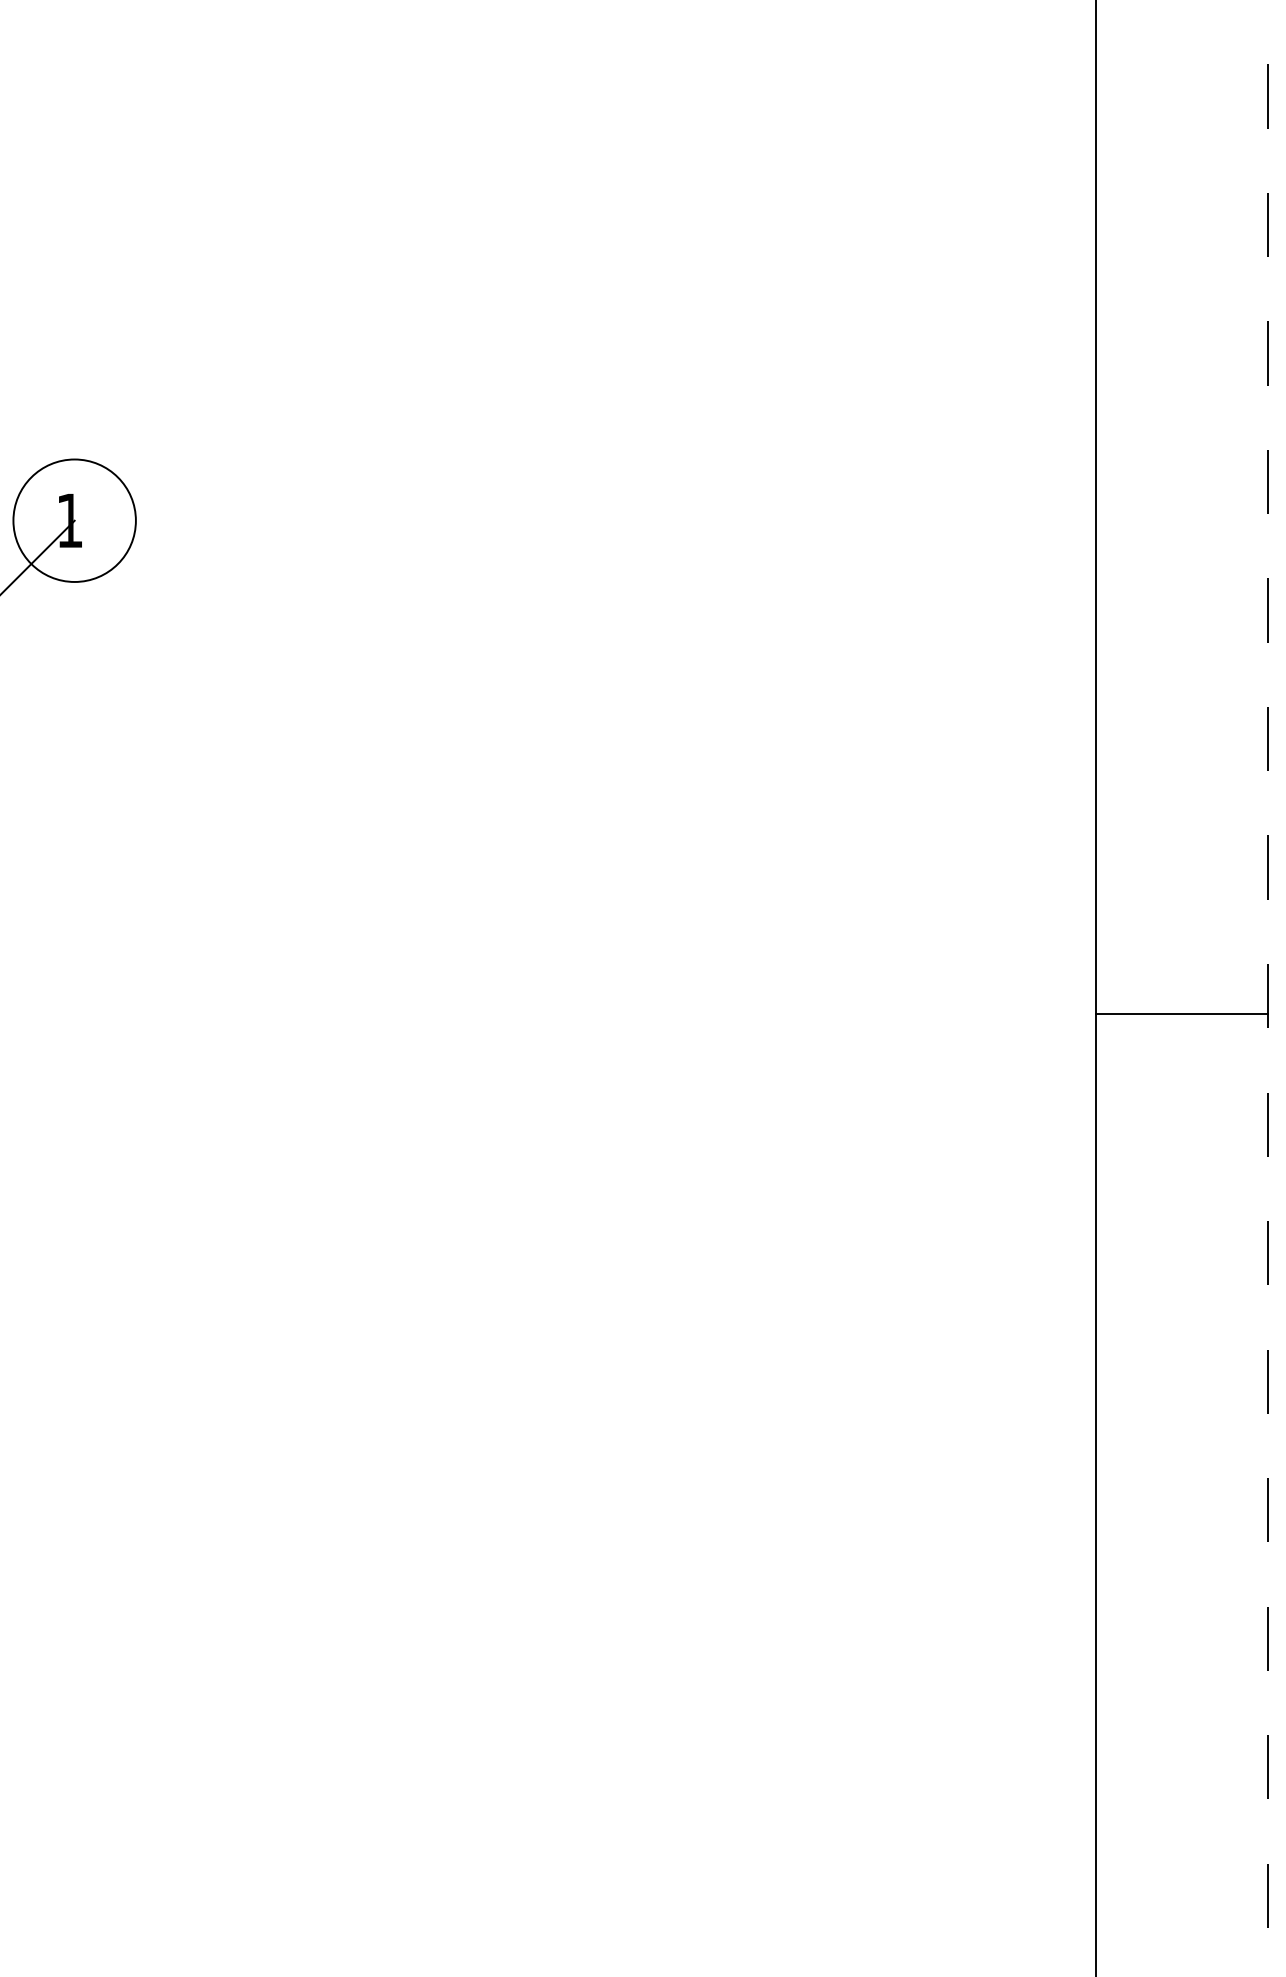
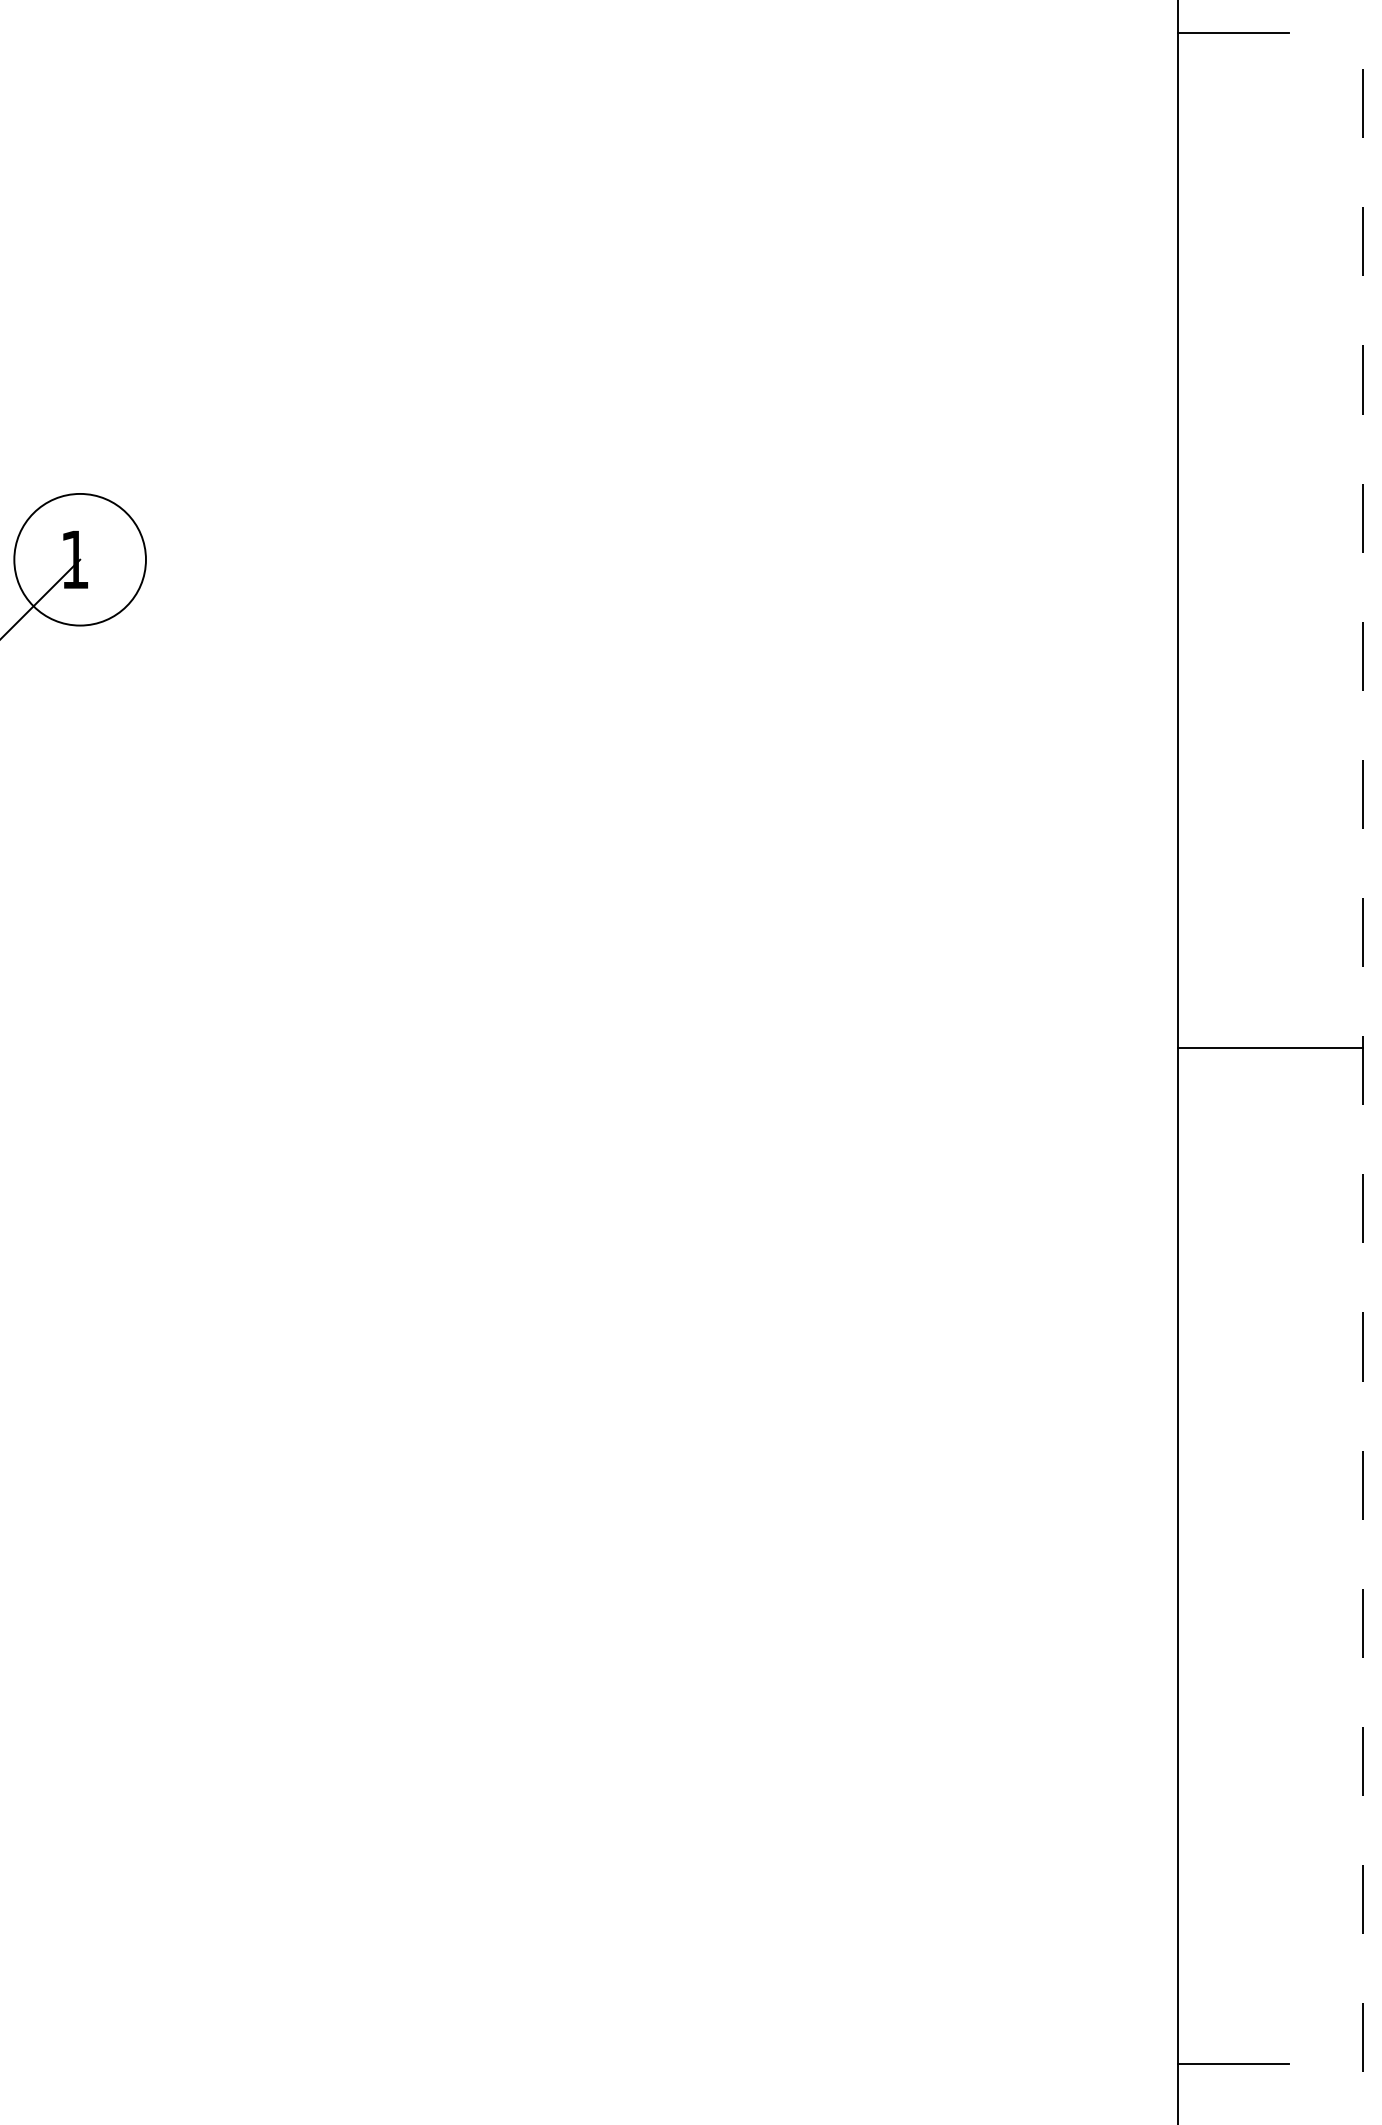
line: (1147, 30) -> (1233, 32), added
line: (1182, 1014) -> (1270, 1048), moved
line: (1147, 1920) -> (1233, 2064), added

